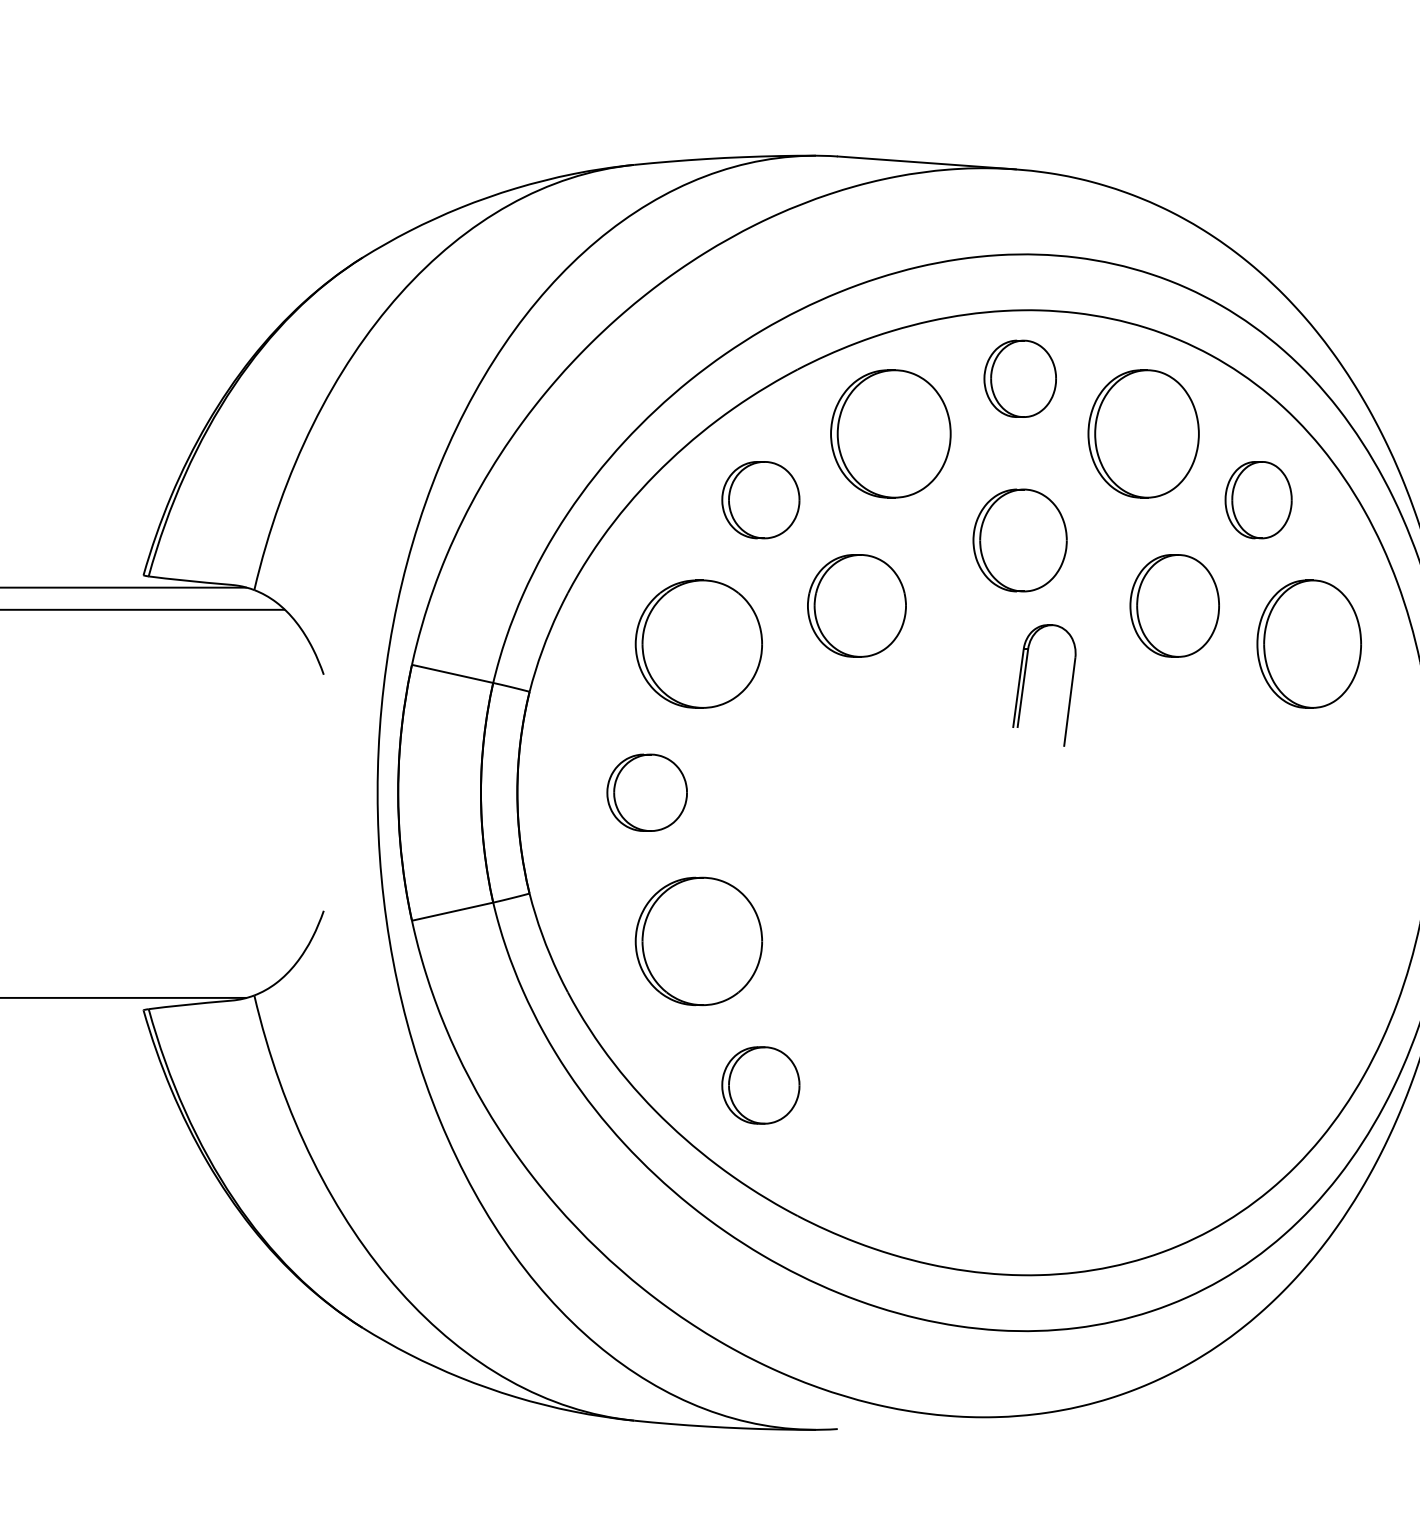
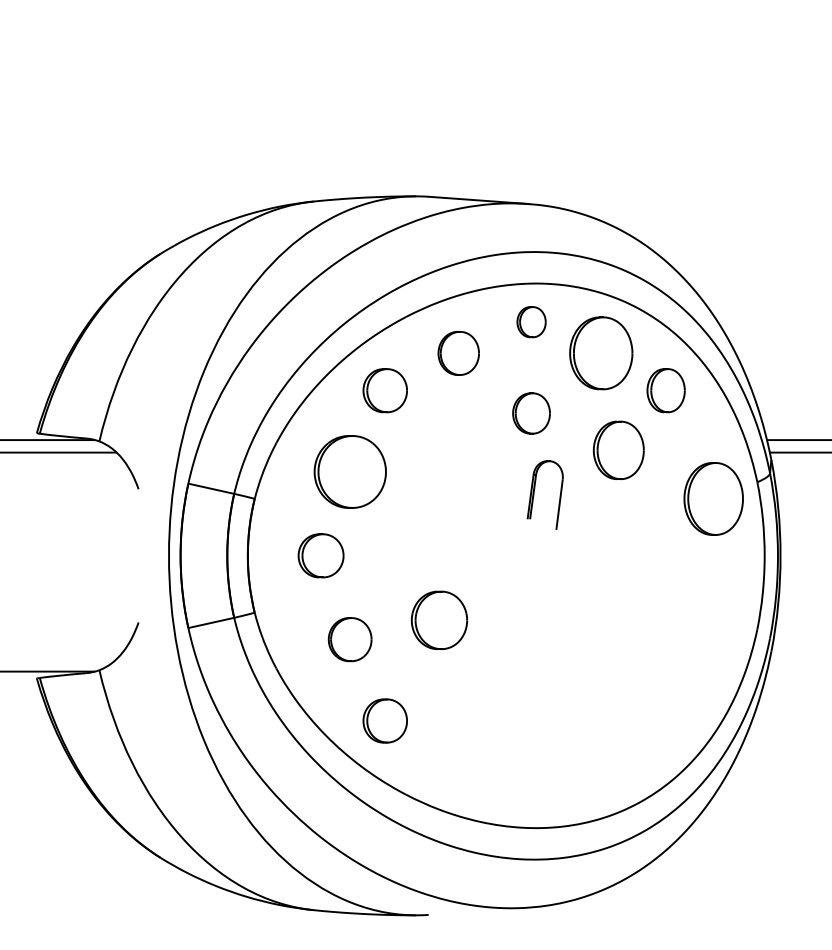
part: (1020, 377) -> (531, 321), size x0.7
part: (890, 434) -> (458, 353), size x0.6
part: (1020, 540) -> (531, 413), size x0.7
part: (856, 604) -> (439, 619), moved
part: (1308, 643) -> (713, 498), moved
part: (697, 941) -> (349, 639), size x0.6

